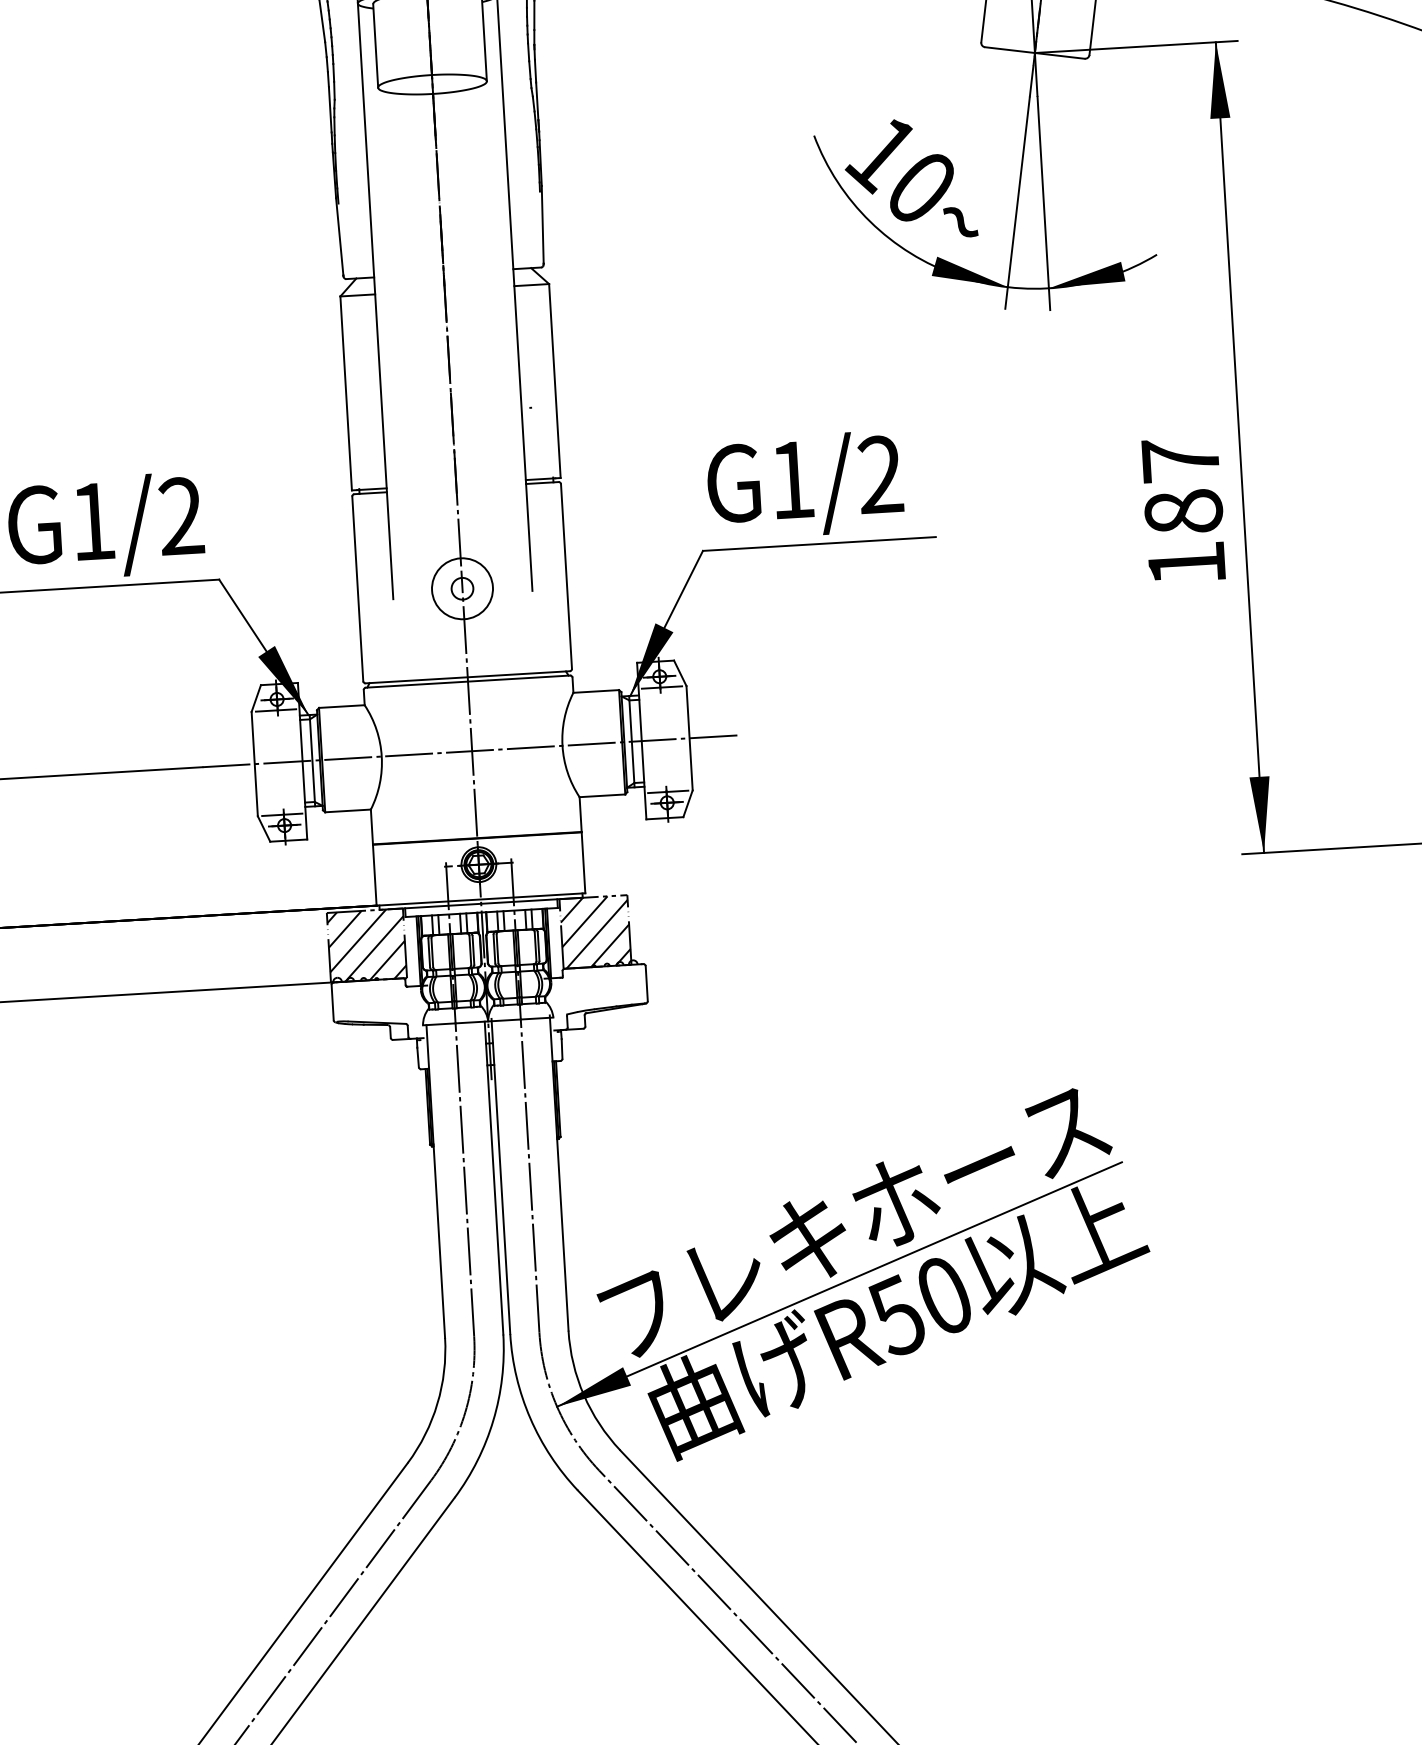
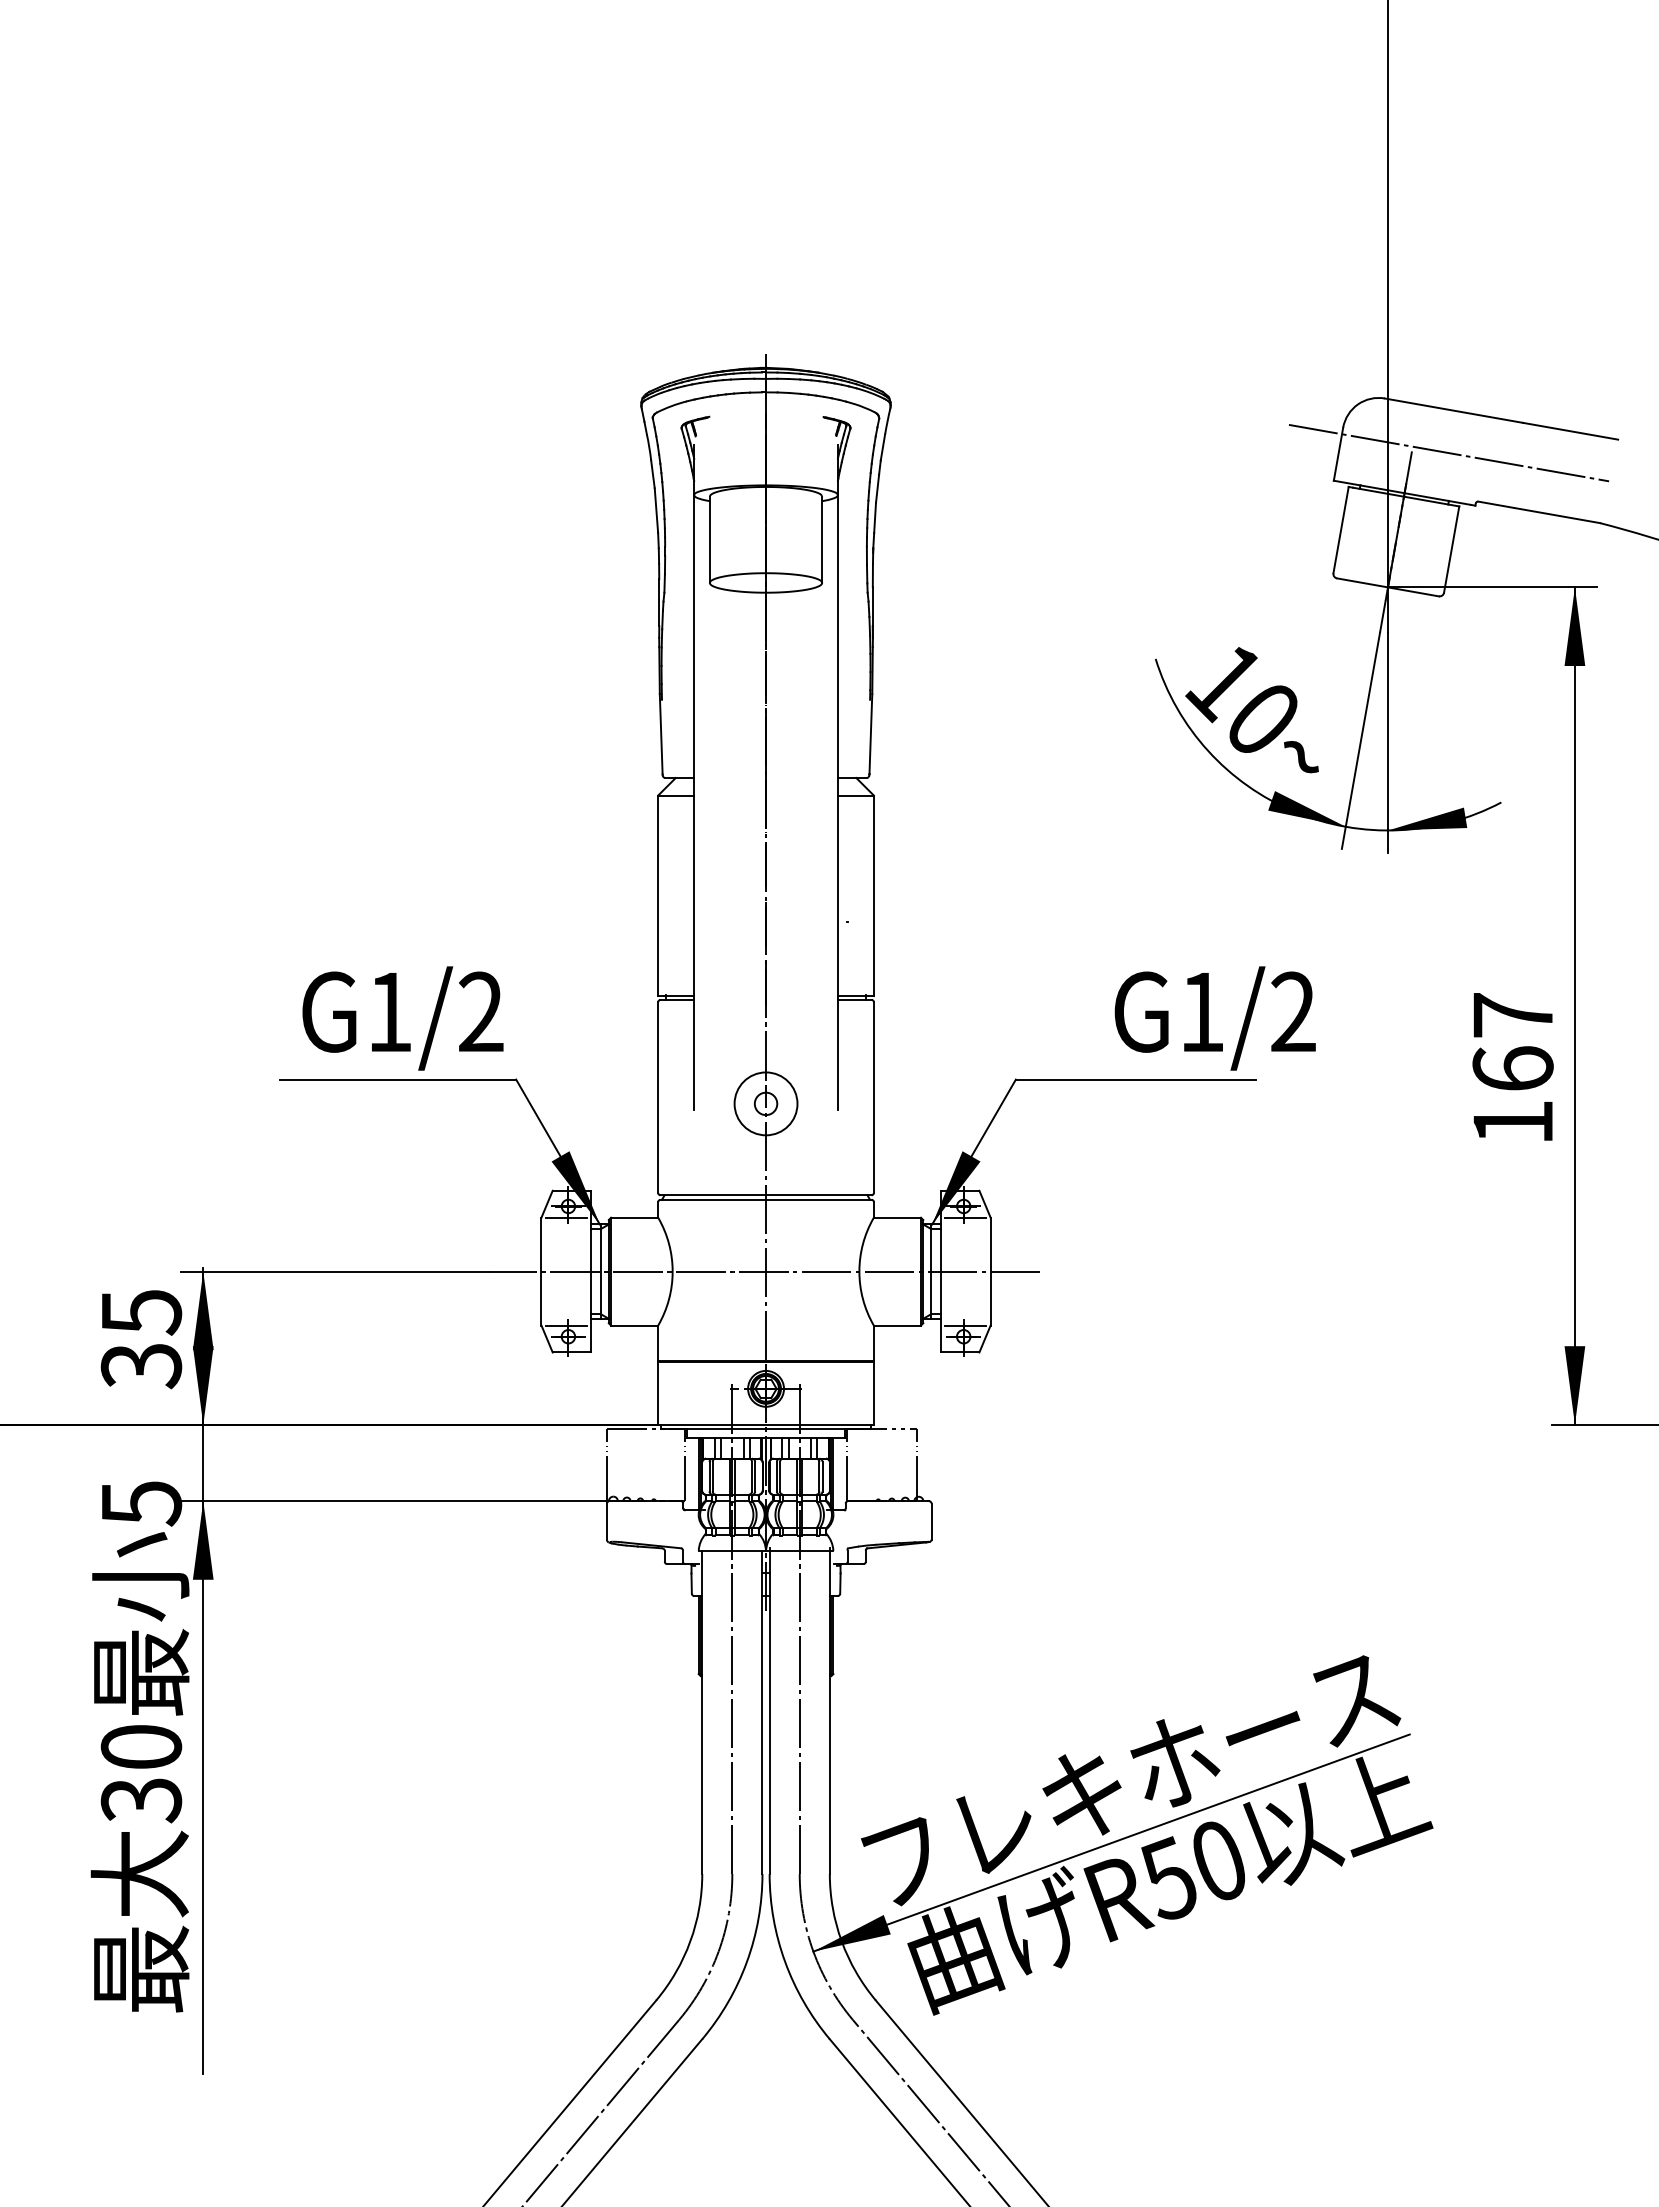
text: (804, 485) -> (1214, 1018), moved
text: (1183, 511) -> (1512, 1068), 187 -> 167
hatch: (595, 932) -> (881, 1465), removed
hatch: (366, 945) -> (645, 1465), removed

